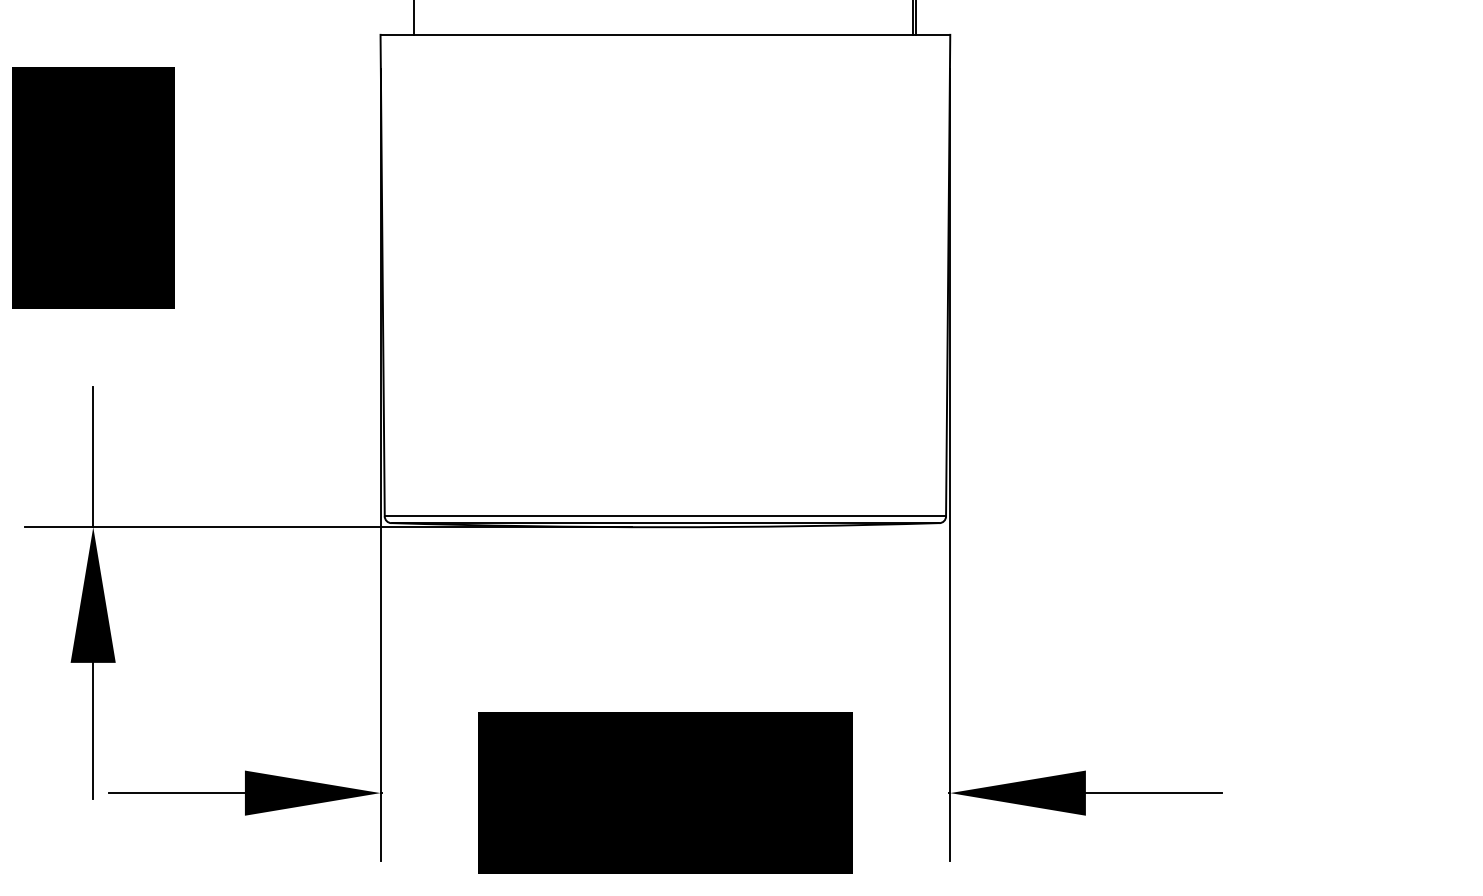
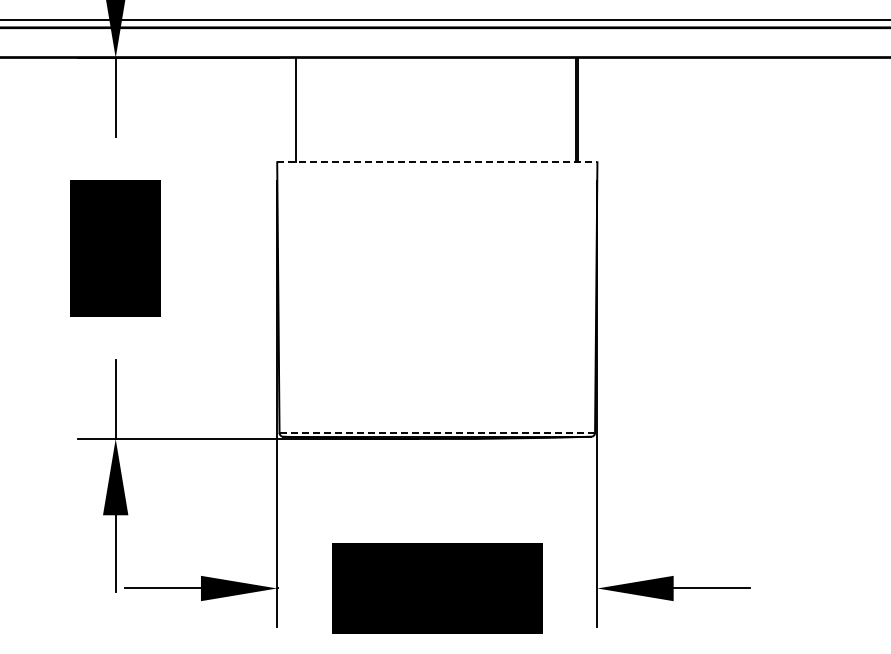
line: (665, 35) -> (437, 162), solid -> dashed
line: (665, 515) -> (437, 432), solid -> dashed

